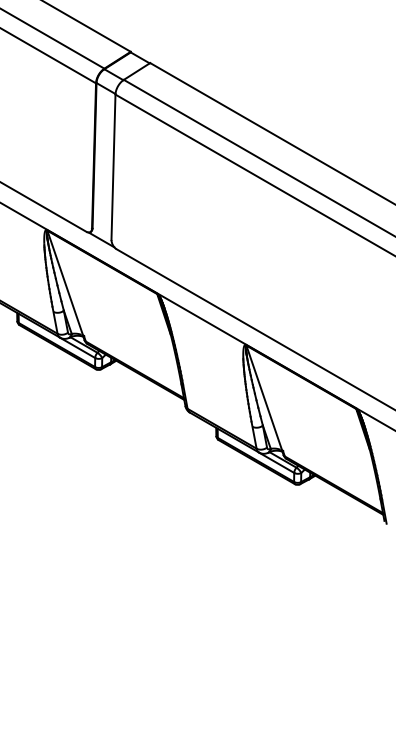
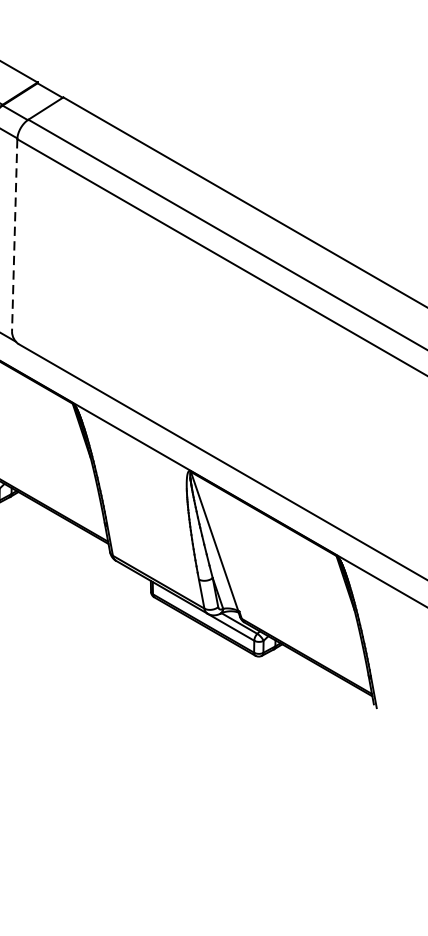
line: (113, 167) -> (14, 235), solid -> dashed

